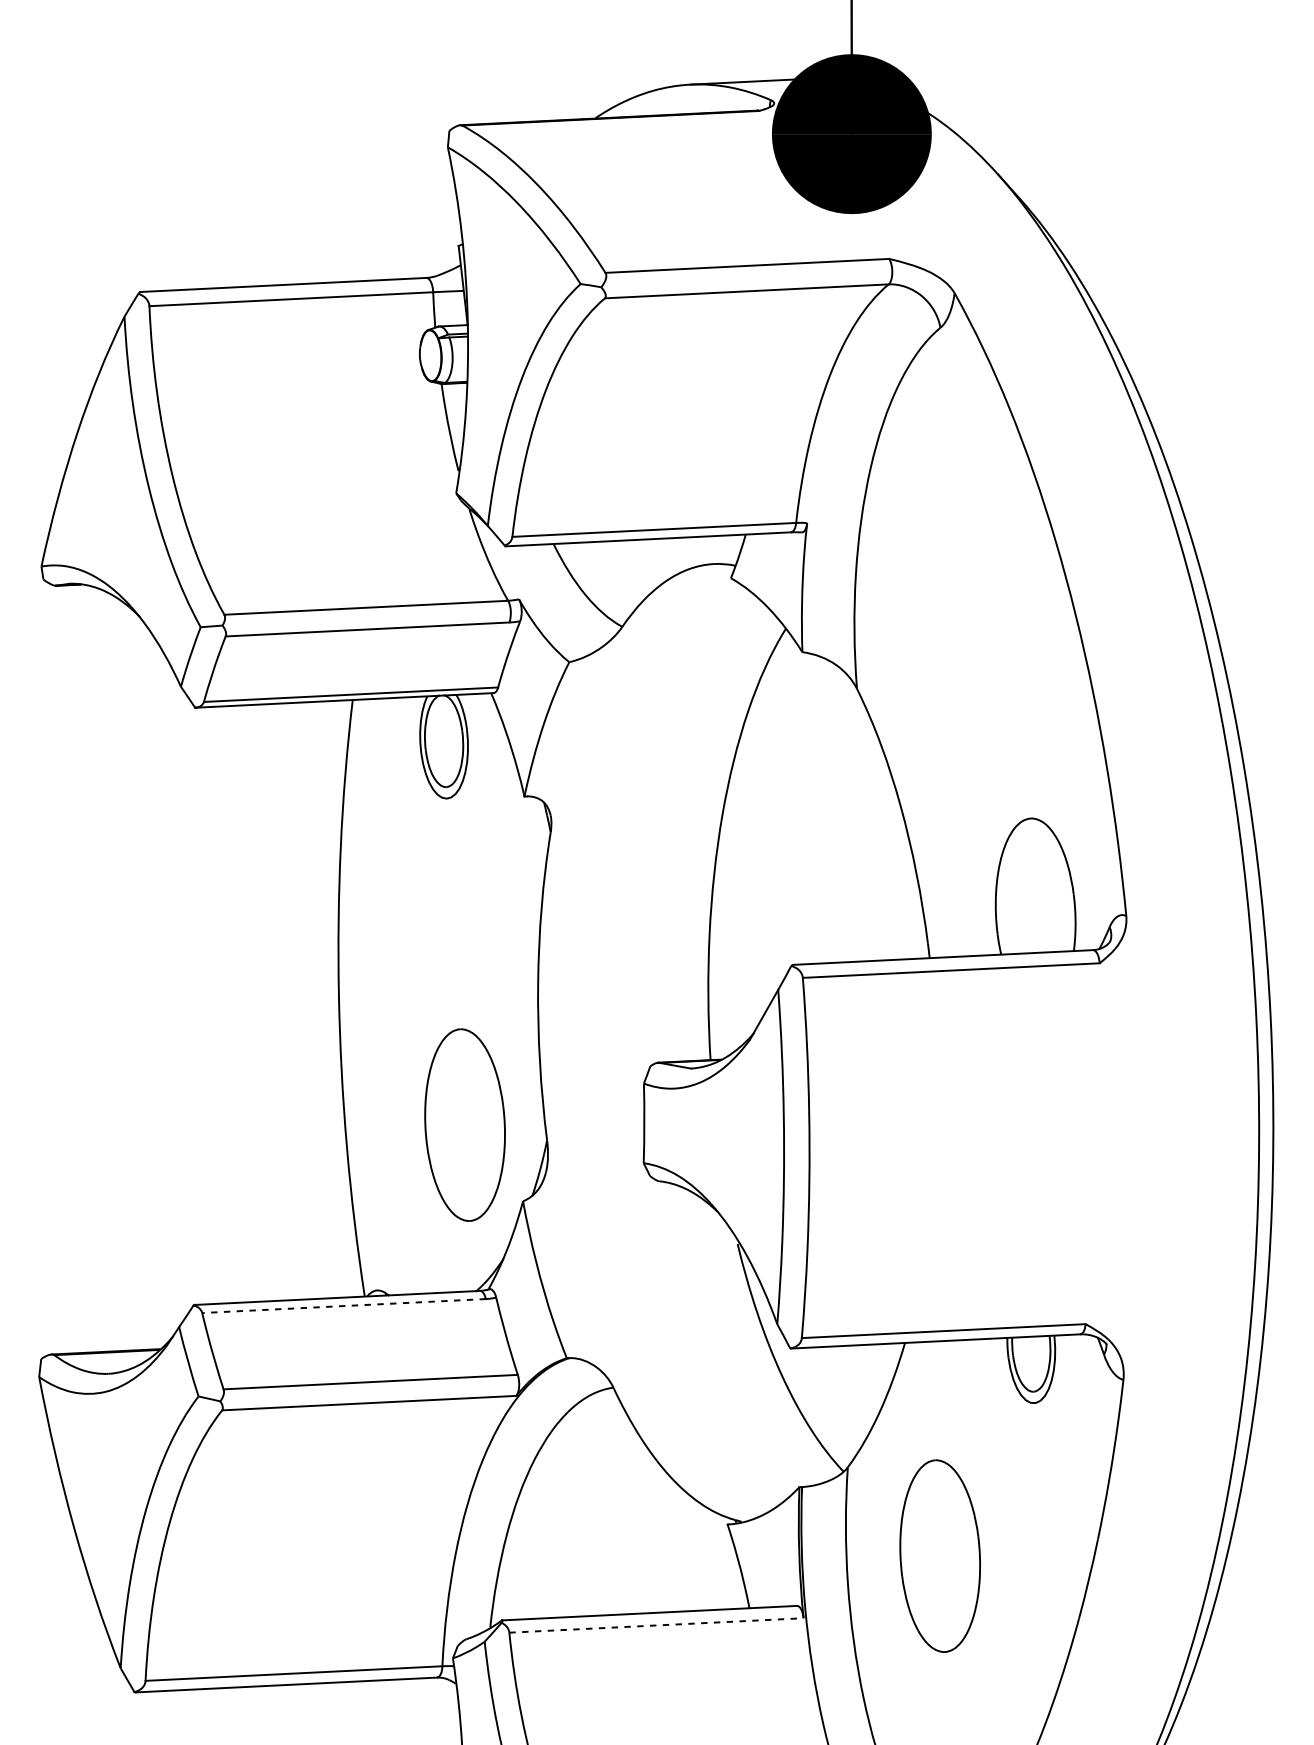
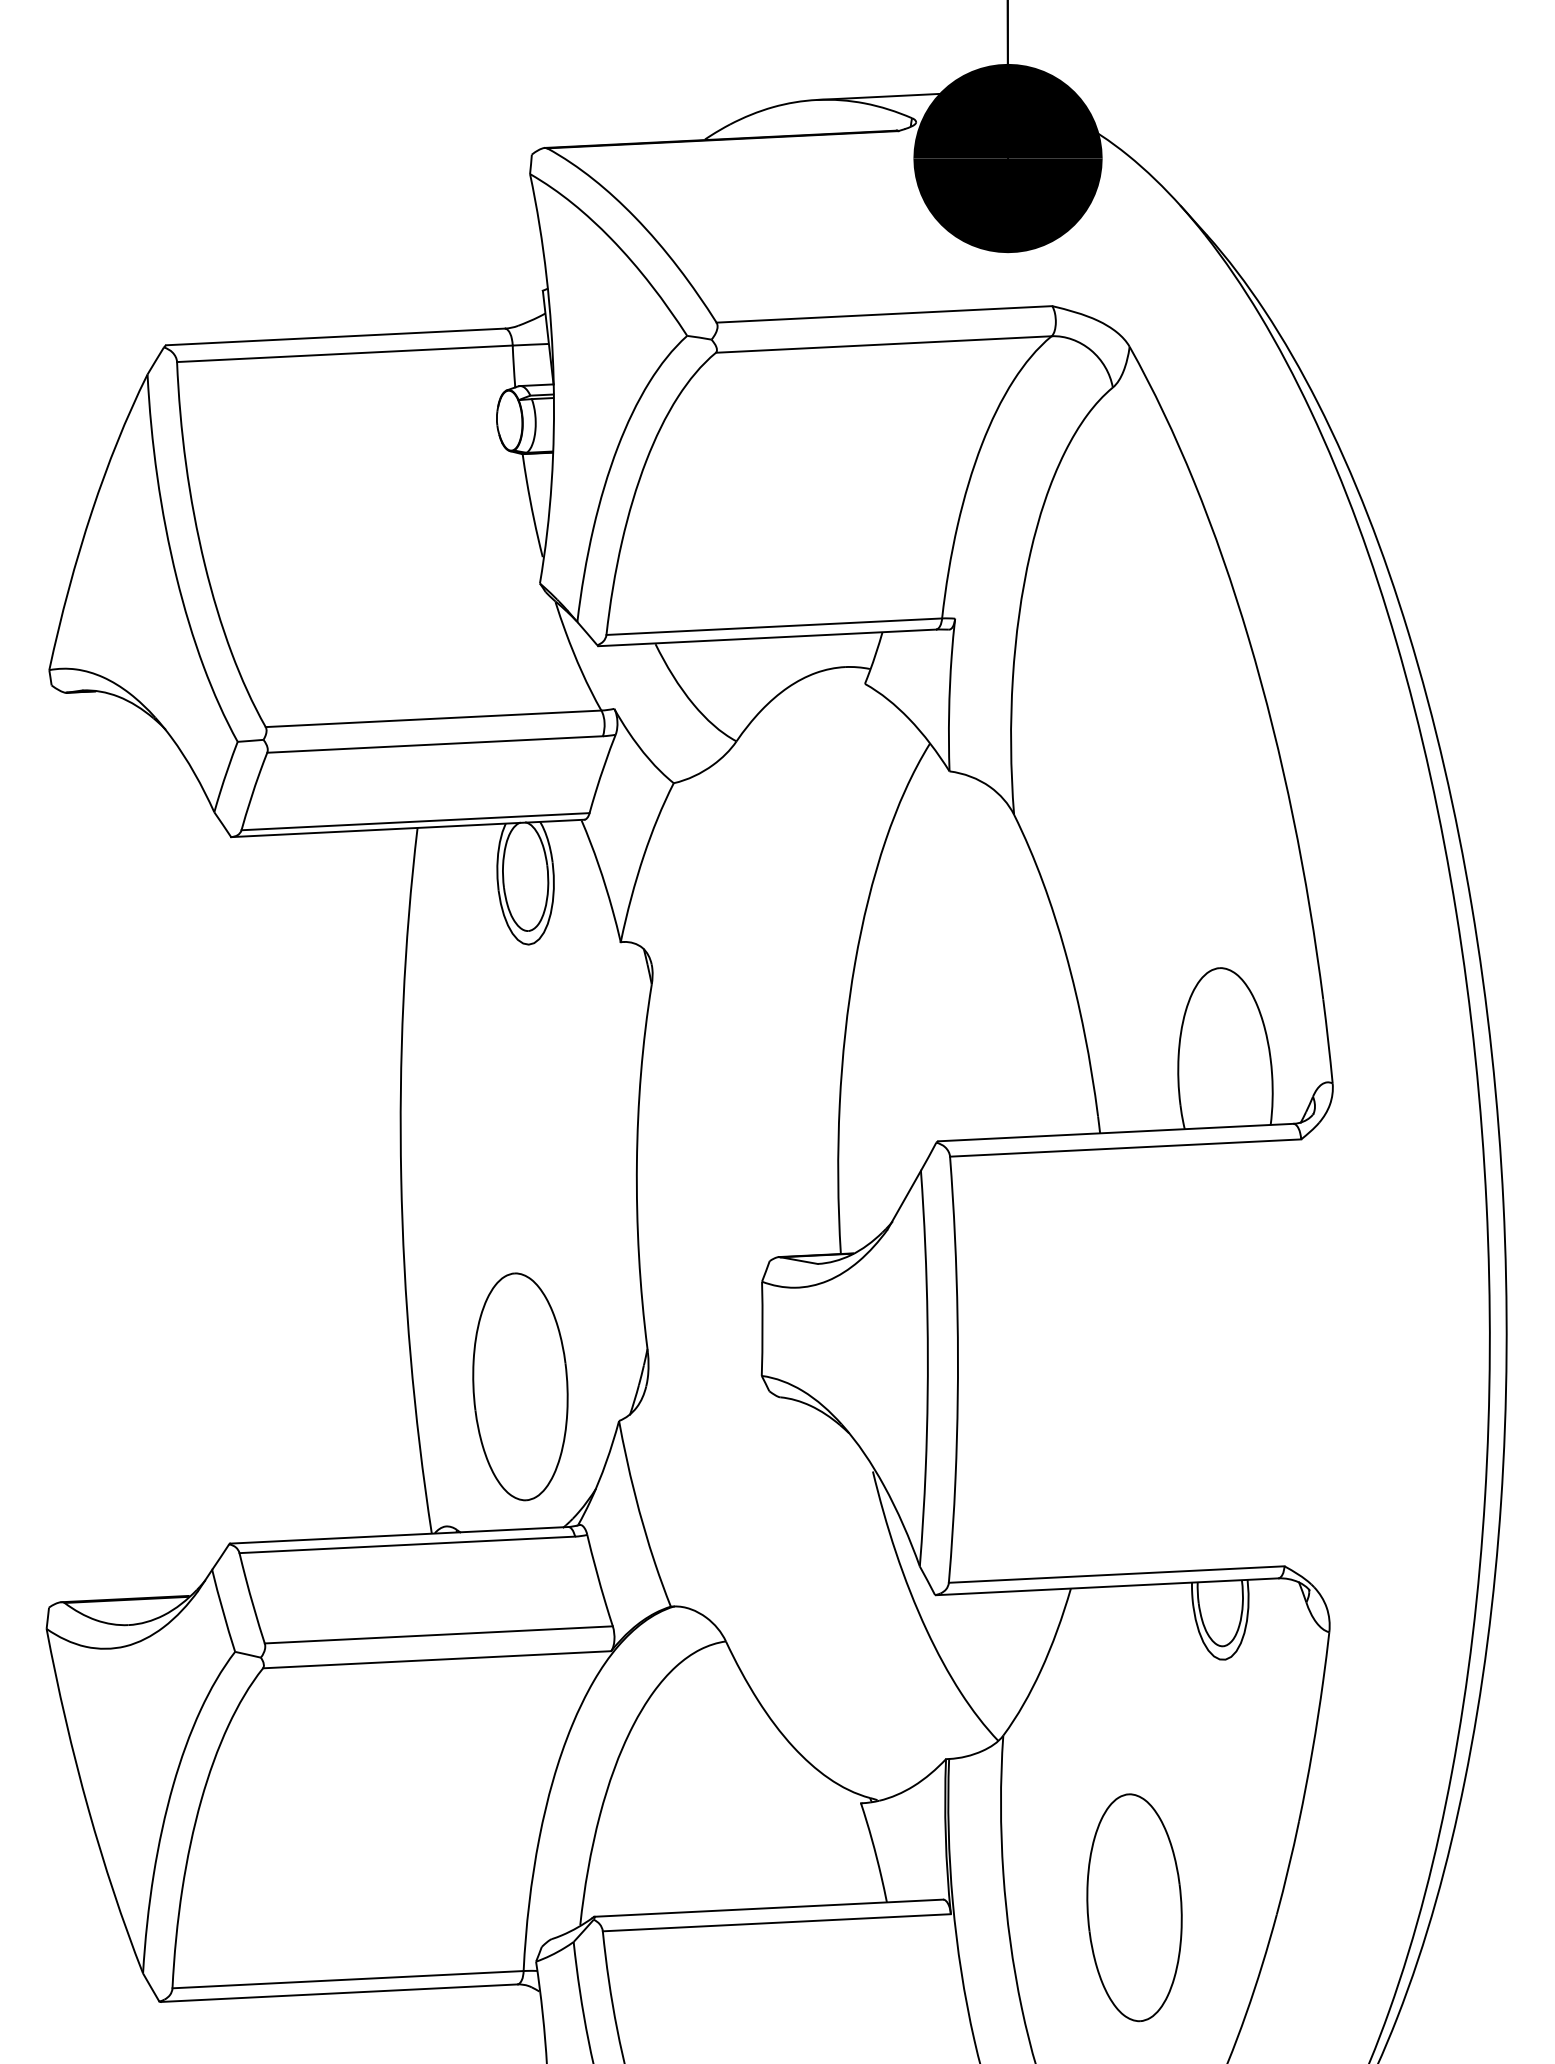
part: (465, 1124) -> (520, 1386), moved
line: (343, 1305) -> (406, 1544), dashed -> solid
part: (940, 1555) -> (1134, 1907), moved
line: (657, 1625) -> (777, 1922), dashed -> solid

